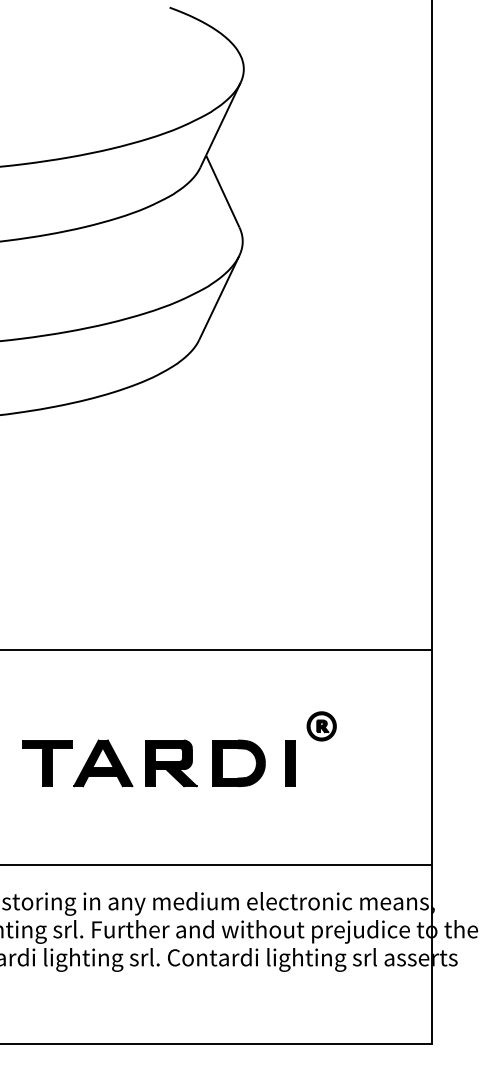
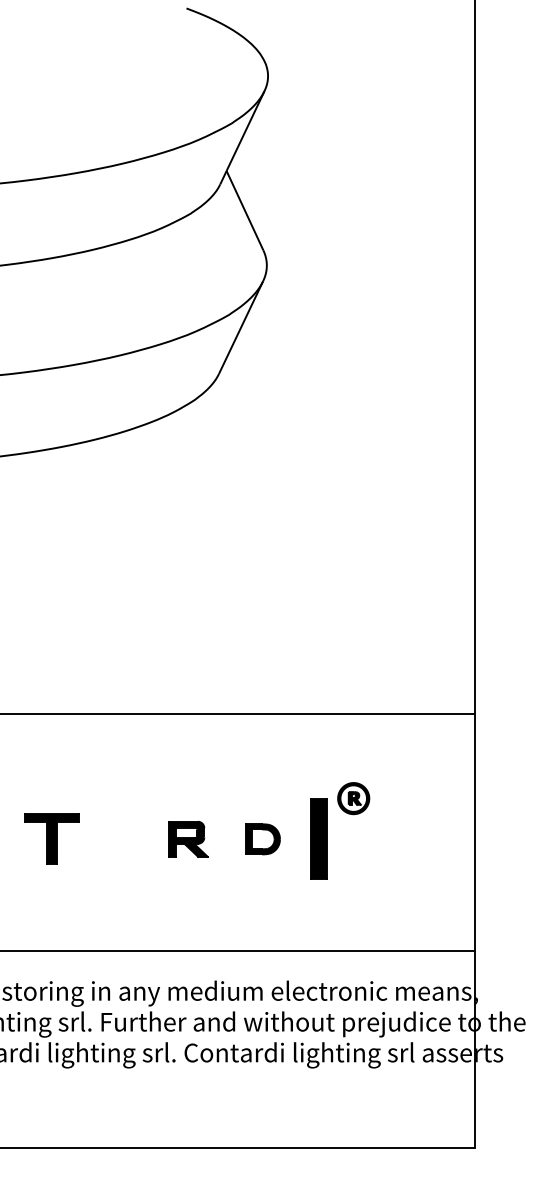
part: (289, 762) -> (318, 838), size x1.6
part: (103, 763) -> (113, 839), removed
part: (171, 763) -> (188, 839), size x0.7
part: (238, 763) -> (262, 839), size x0.6

